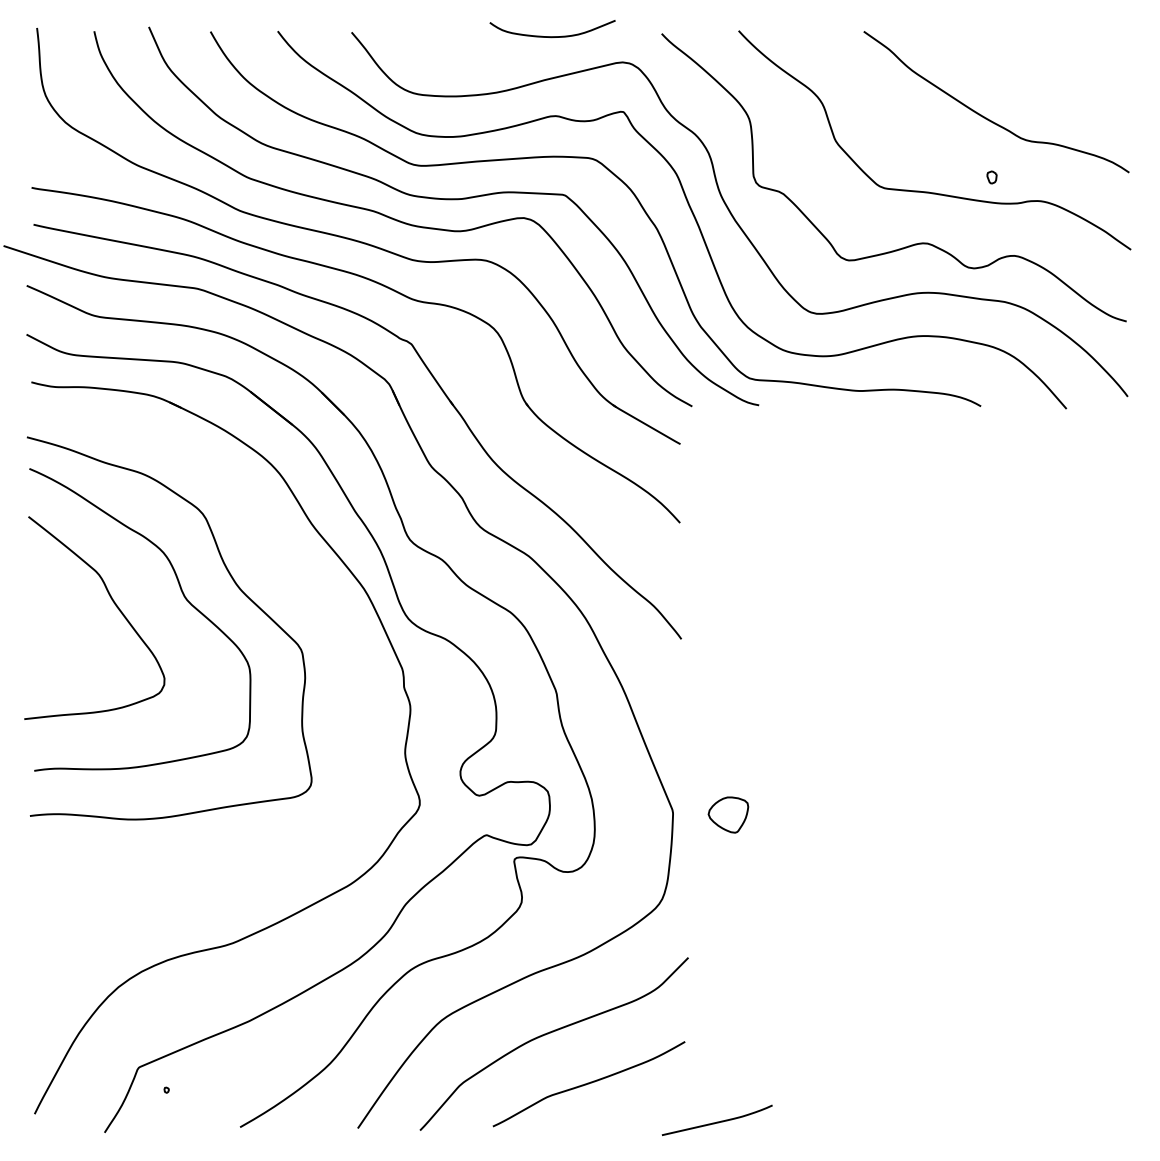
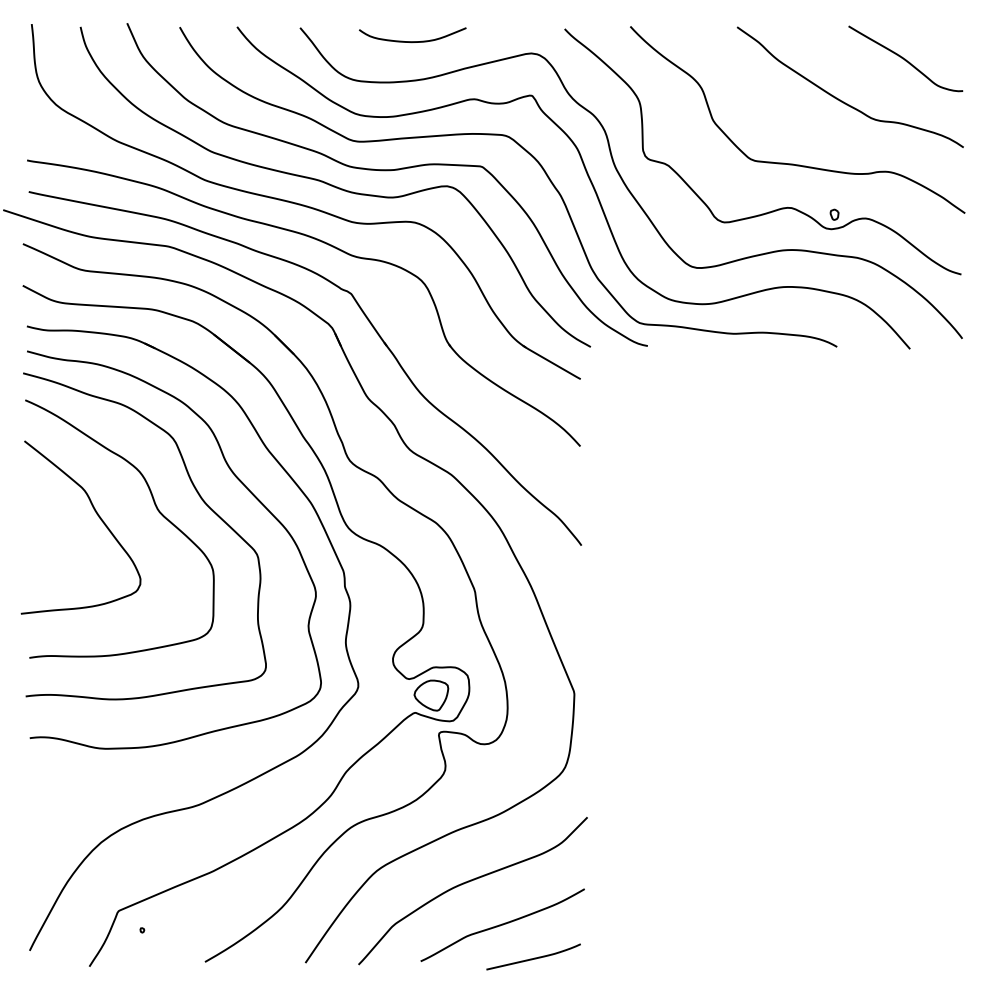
curve: (552, 36) -> (412, 41), moved
curve: (1060, 68) -> (904, 58), added
part: (991, 177) -> (834, 214), moved
curve: (284, 568) -> (242, 485), added
part: (728, 814) -> (431, 695), moved
curve: (716, 1121) -> (532, 957), moved

